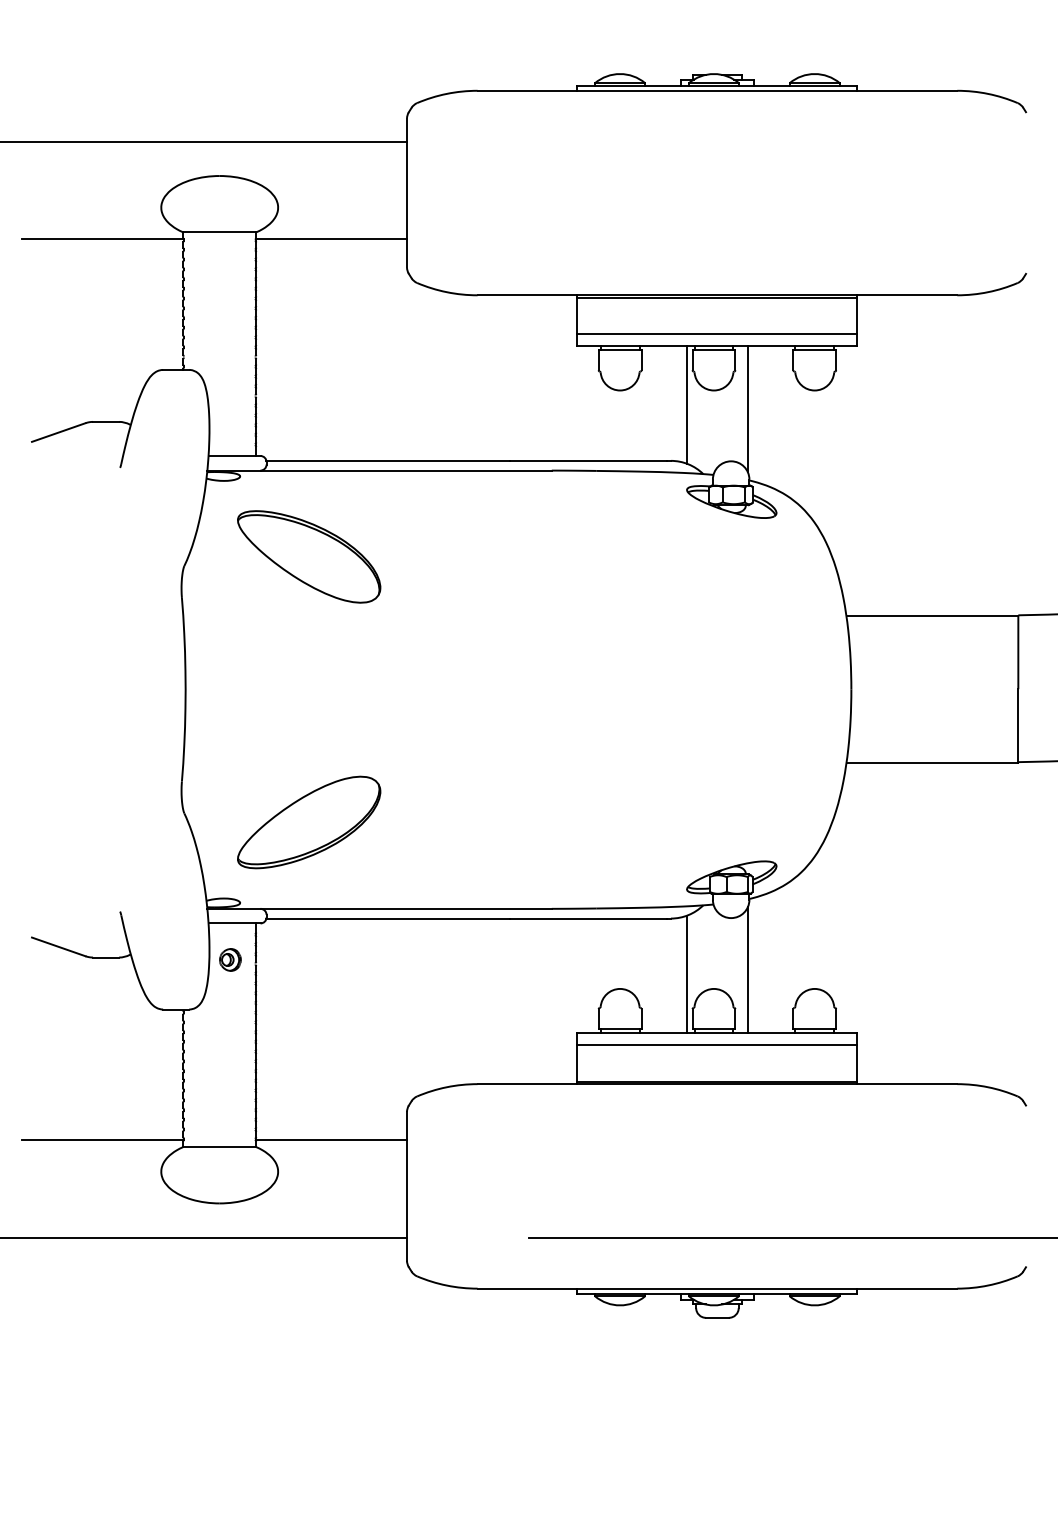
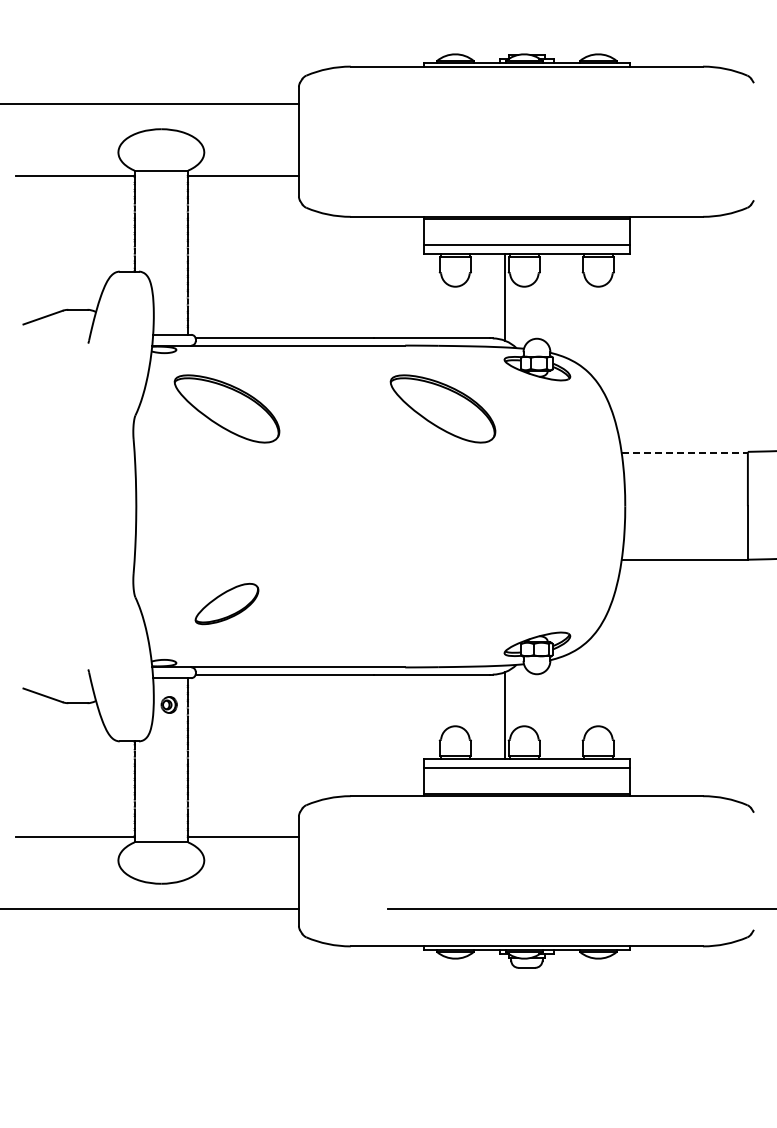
line: (748, 409) -> (549, 300), removed
part: (602, 556) -> (442, 408), added
line: (933, 616) -> (685, 452), solid -> dashed
part: (308, 821) -> (226, 603), size x0.6
line: (748, 970) -> (549, 712), removed

